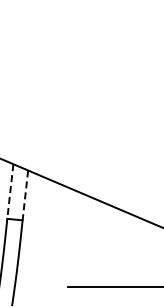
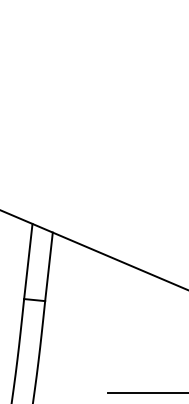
line: (10, 192) -> (28, 262), dashed -> solid
line: (25, 195) -> (49, 266), dashed -> solid

